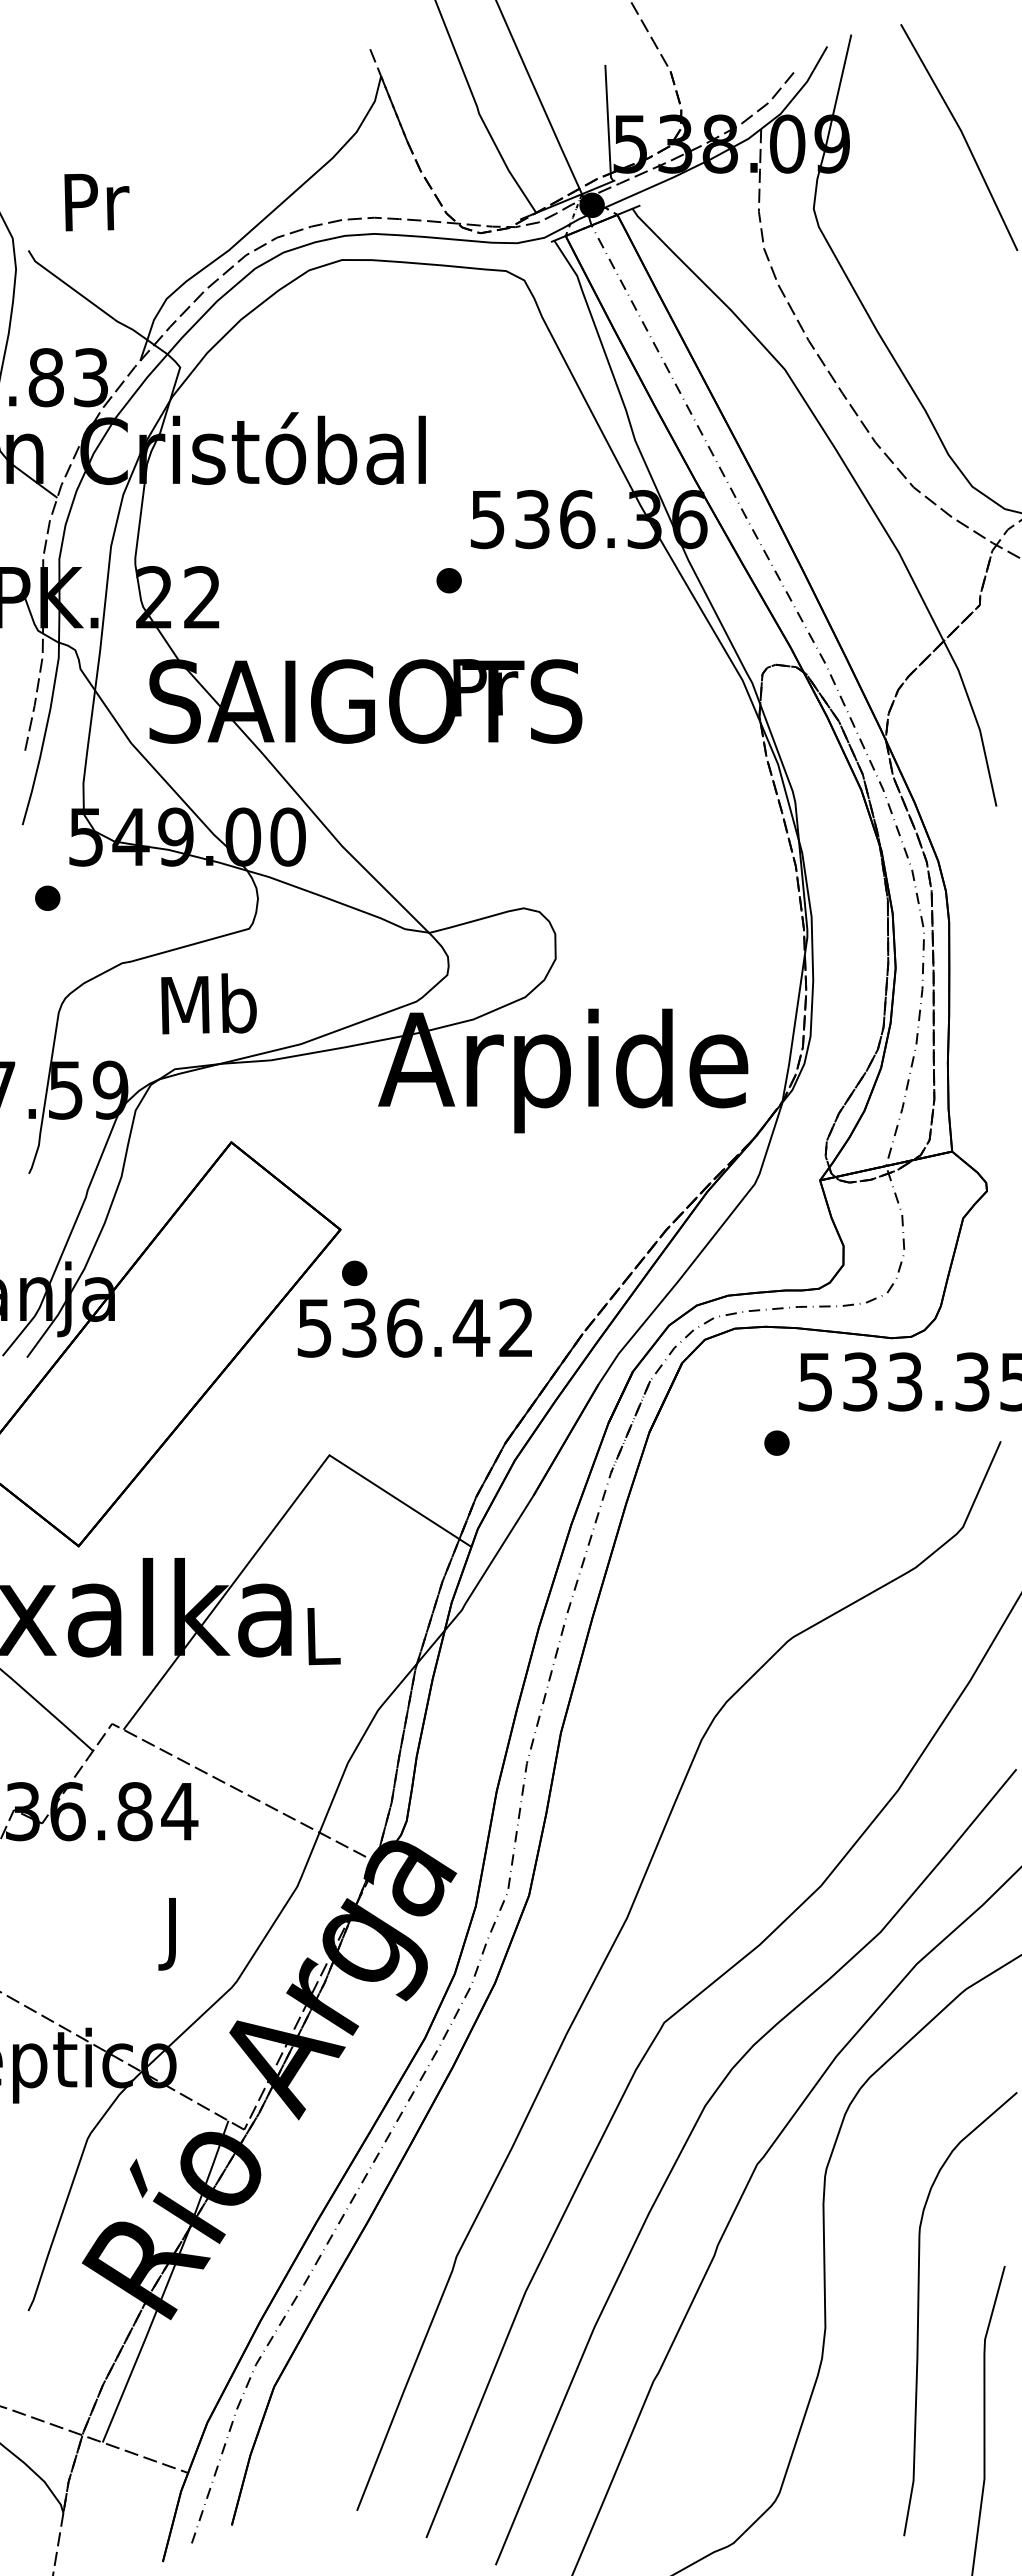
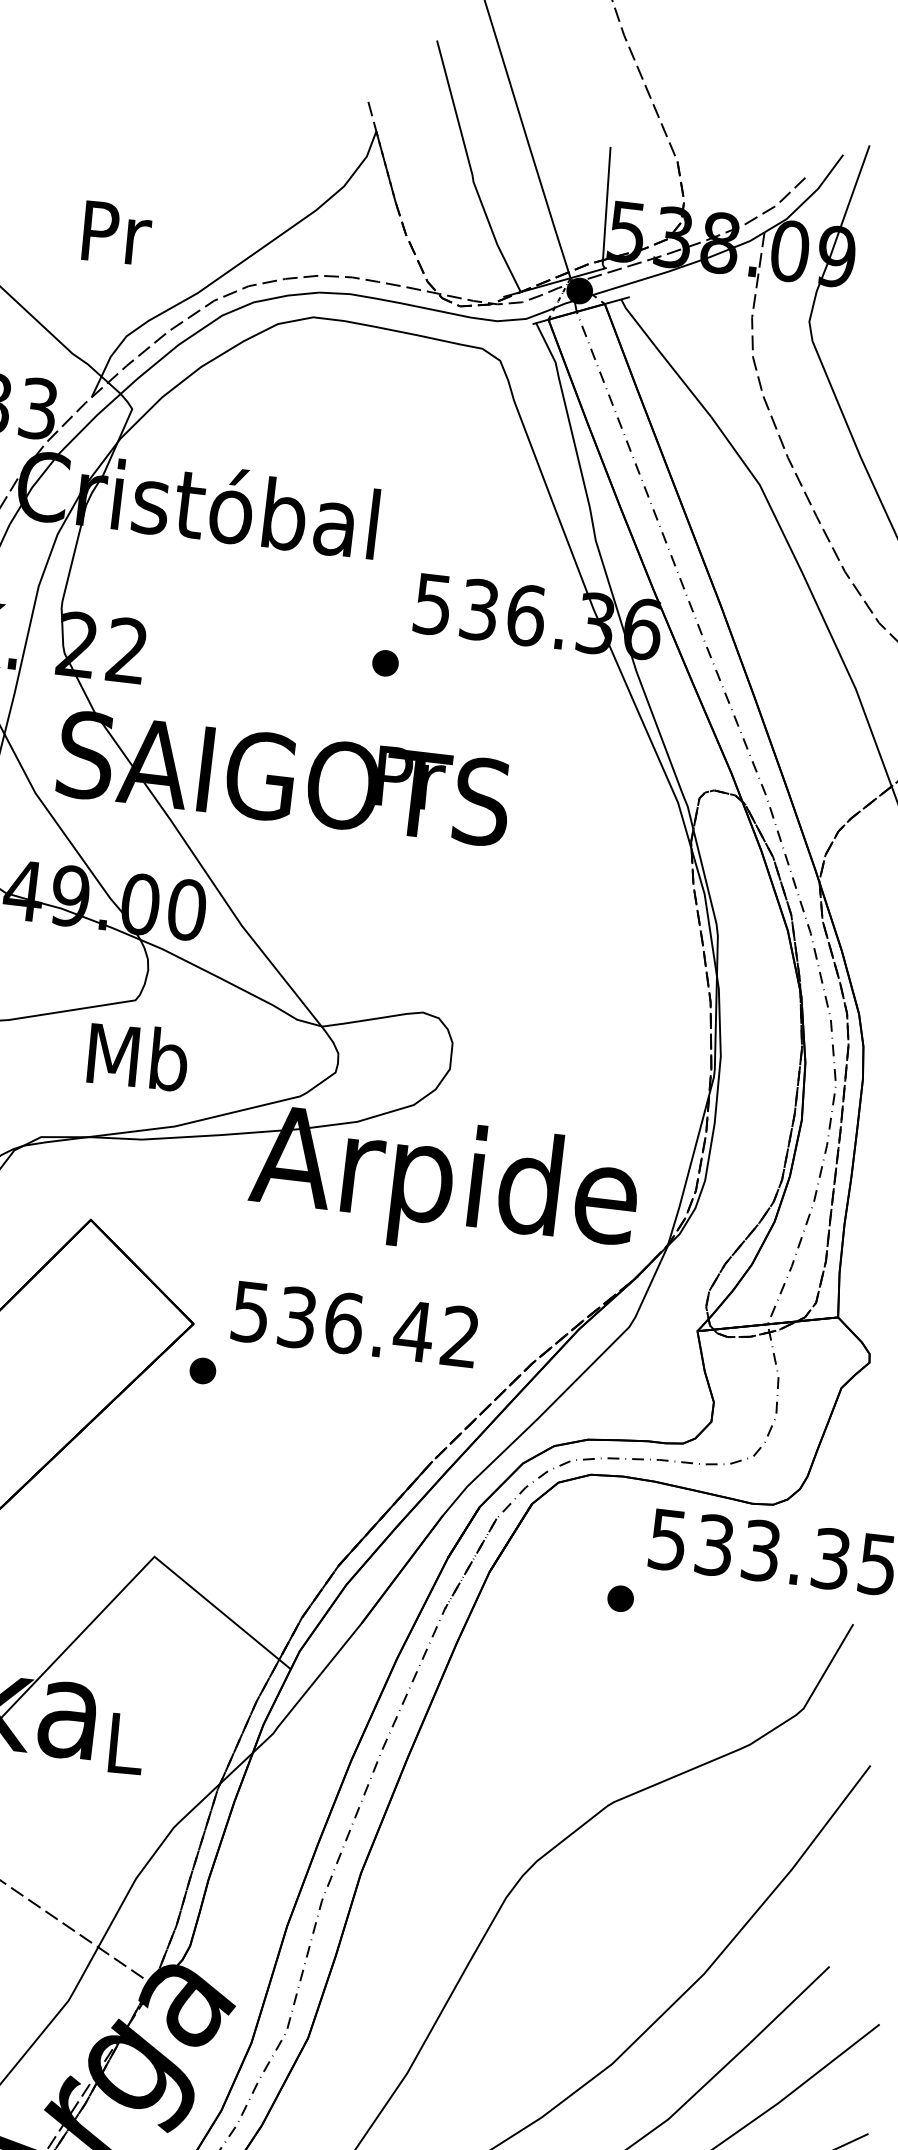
text: (96, 202) -> (116, 233), moved
text: (208, 1003) -> (137, 1056), moved
text: (414, 1327) -> (354, 1323), moved

